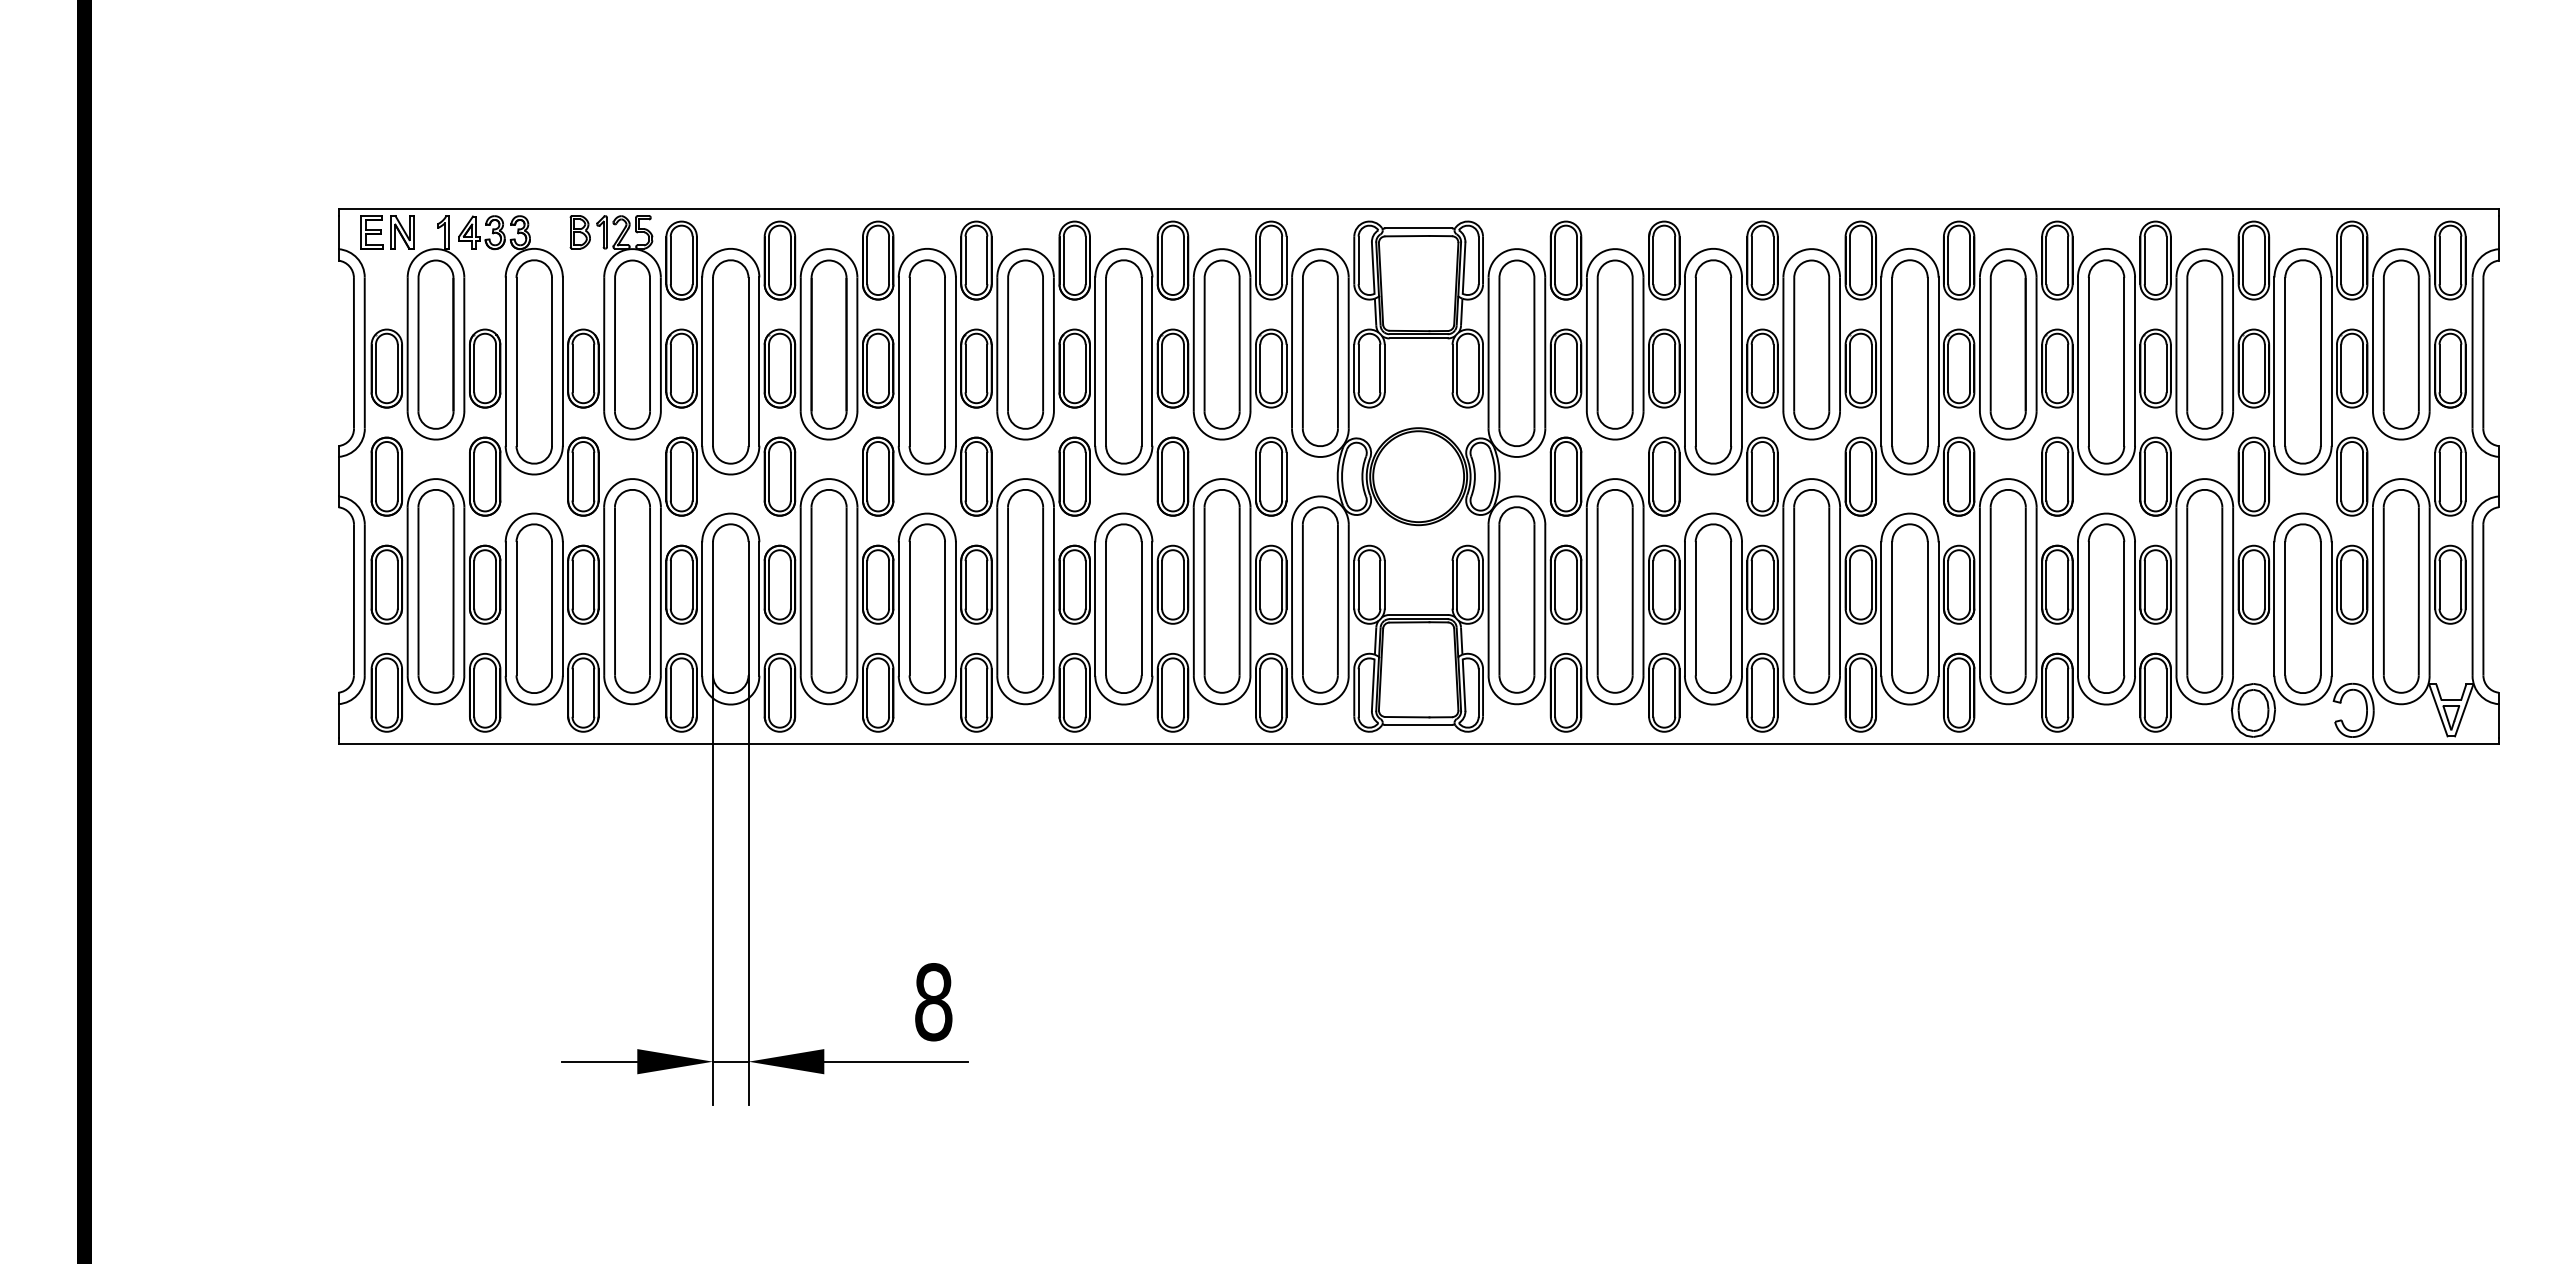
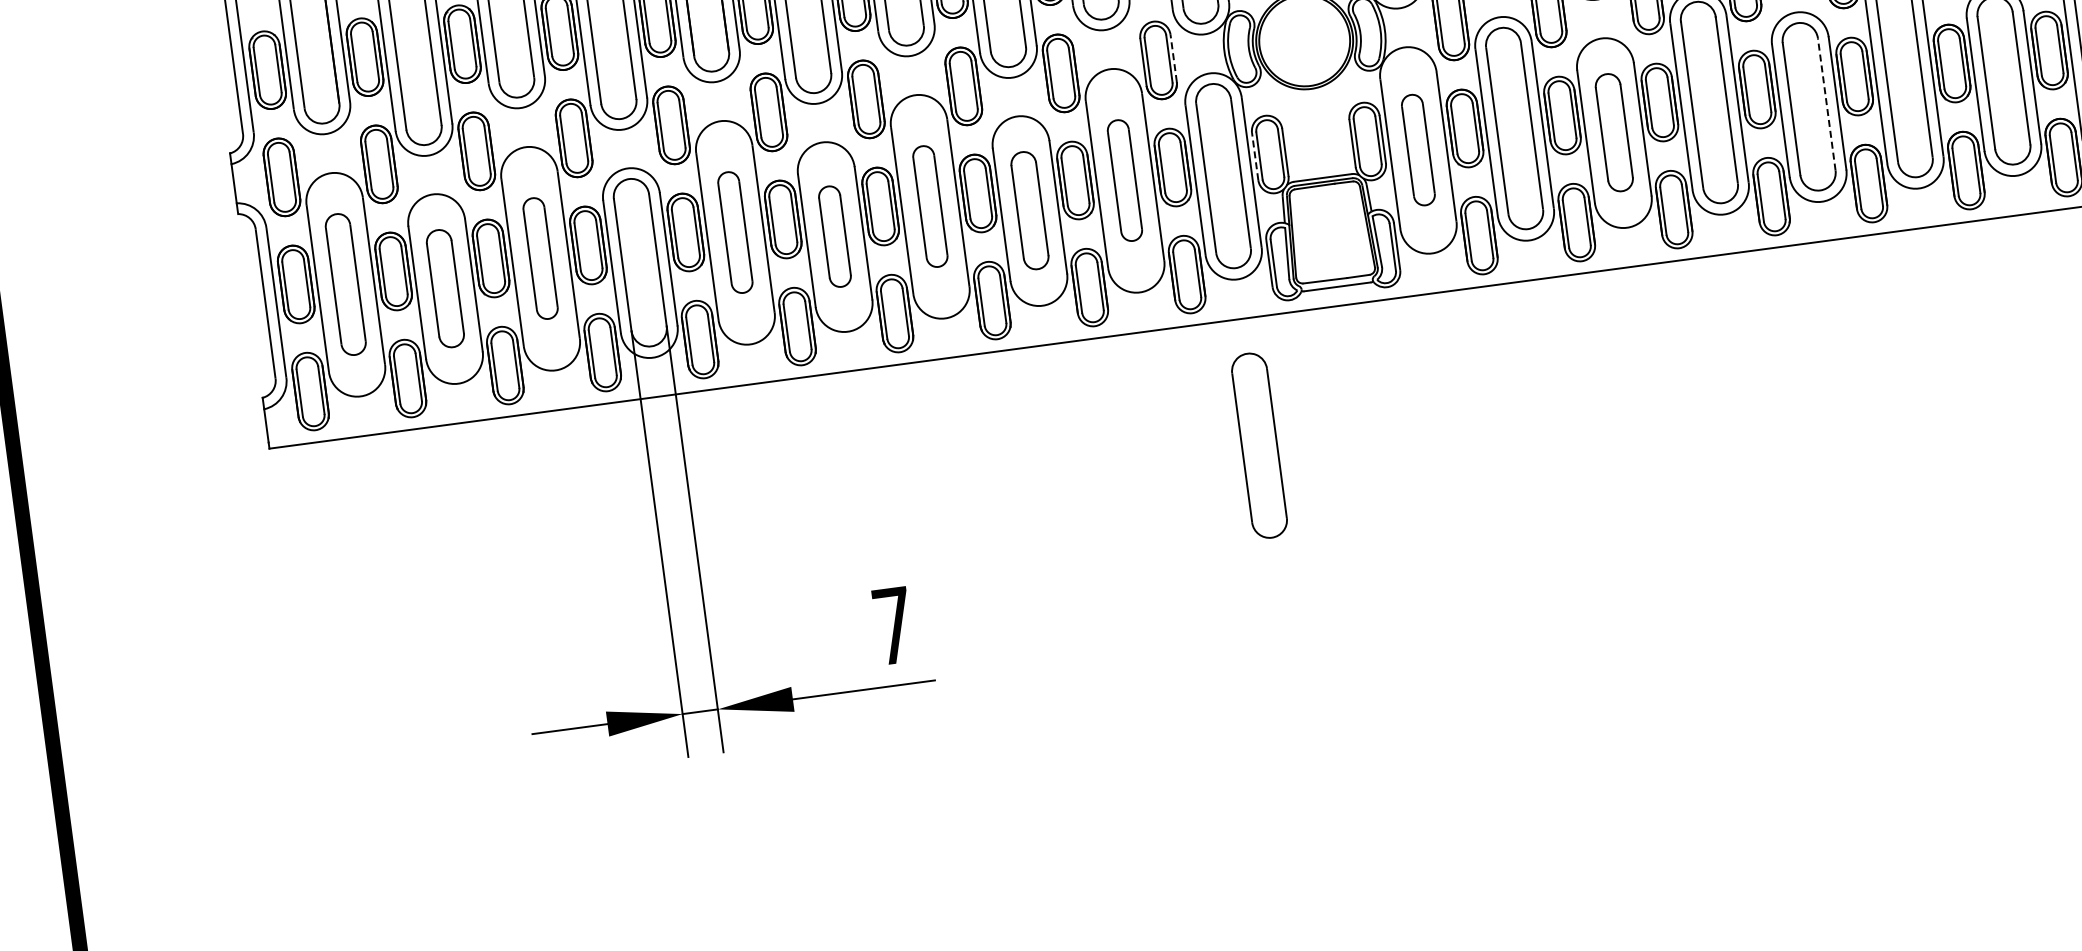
line: (1286, 476) -> (1173, 58), solid -> dashed
line: (1354, 584) -> (1255, 156), solid -> dashed
part: (435, 591) -> (345, 284), size x0.7
part: (632, 591) -> (540, 258), size x0.6
part: (828, 591) -> (734, 232), size x0.6
part: (1025, 591) -> (930, 206), size x0.6
part: (1221, 591) -> (1124, 180), size x0.6
part: (1516, 599) -> (1417, 149), size x0.6
part: (533, 608) -> (444, 288), size x0.7
part: (926, 608) -> (834, 236), size x0.6
part: (1123, 608) -> (1029, 210), size x0.7
part: (1713, 608) -> (1614, 132), size x0.7
line: (1927, 608) -> (1826, 104), solid -> dashed
part: (1320, 871) -> (1259, 445), added
text: (933, 1002) -> (893, 626), 8 -> 7

